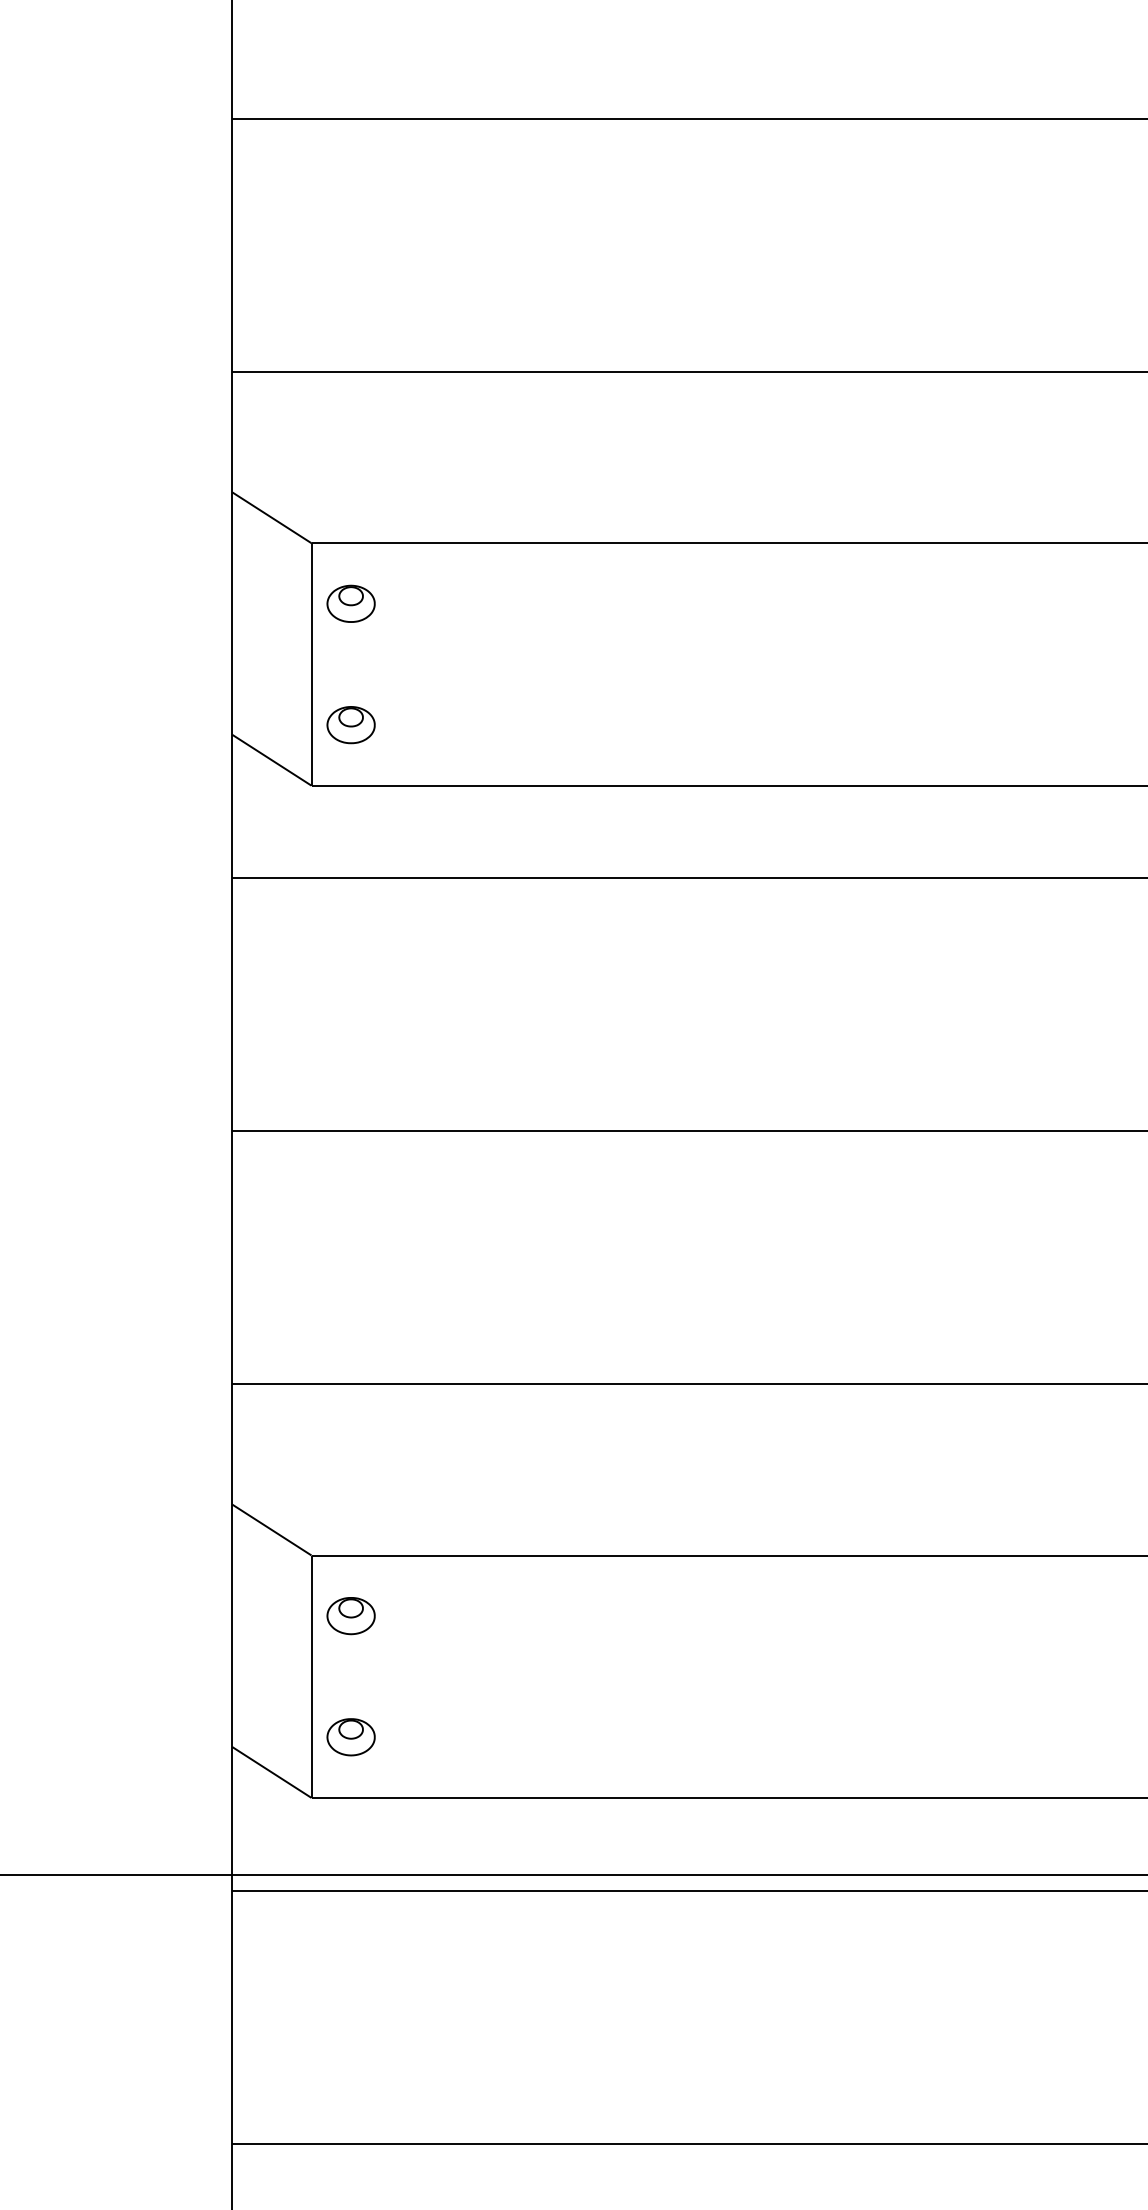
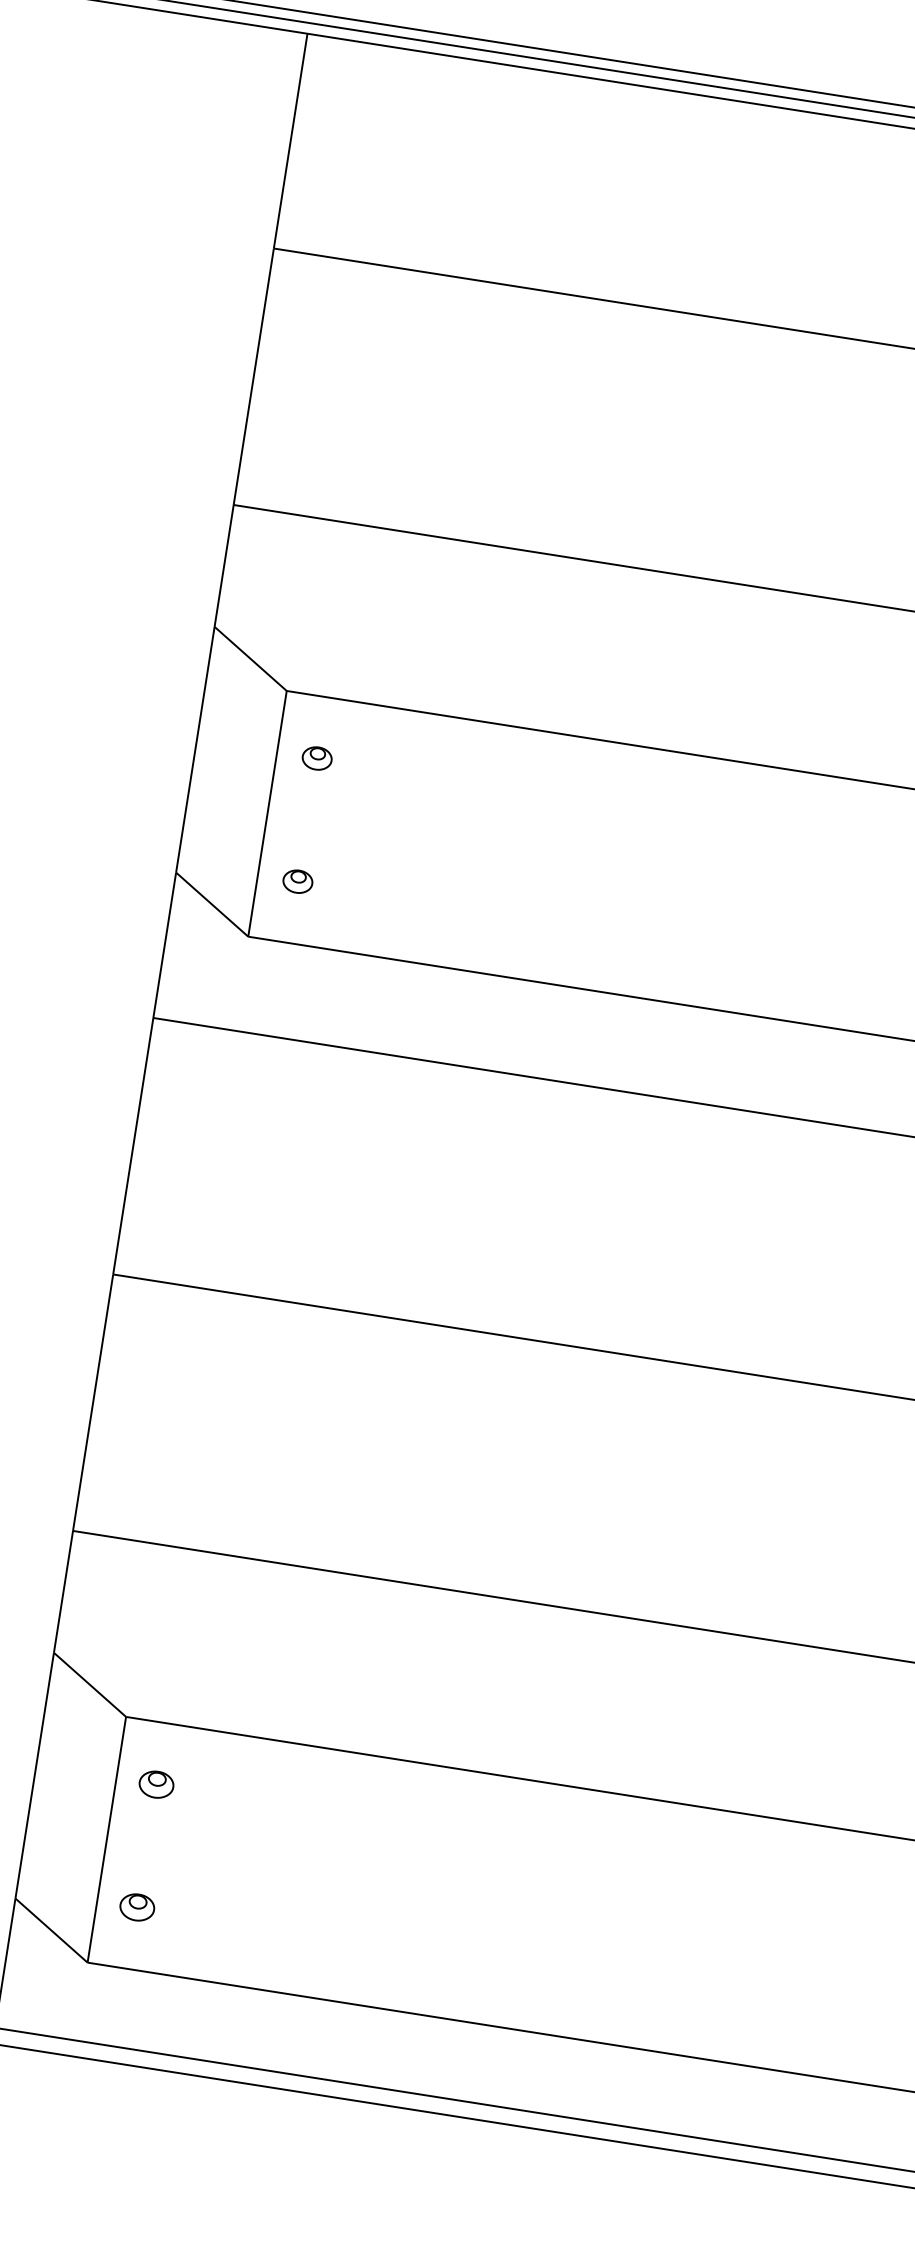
part: (350, 603) -> (316, 758), size x0.6
part: (350, 725) -> (297, 881), size x0.6
part: (350, 1616) -> (155, 1784), size x0.7
part: (350, 1737) -> (136, 1907), size x0.7

